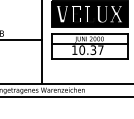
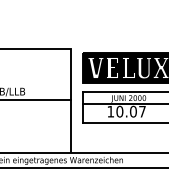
text: (93, 50) -> (133, 111), 10.37 -> 10.07

